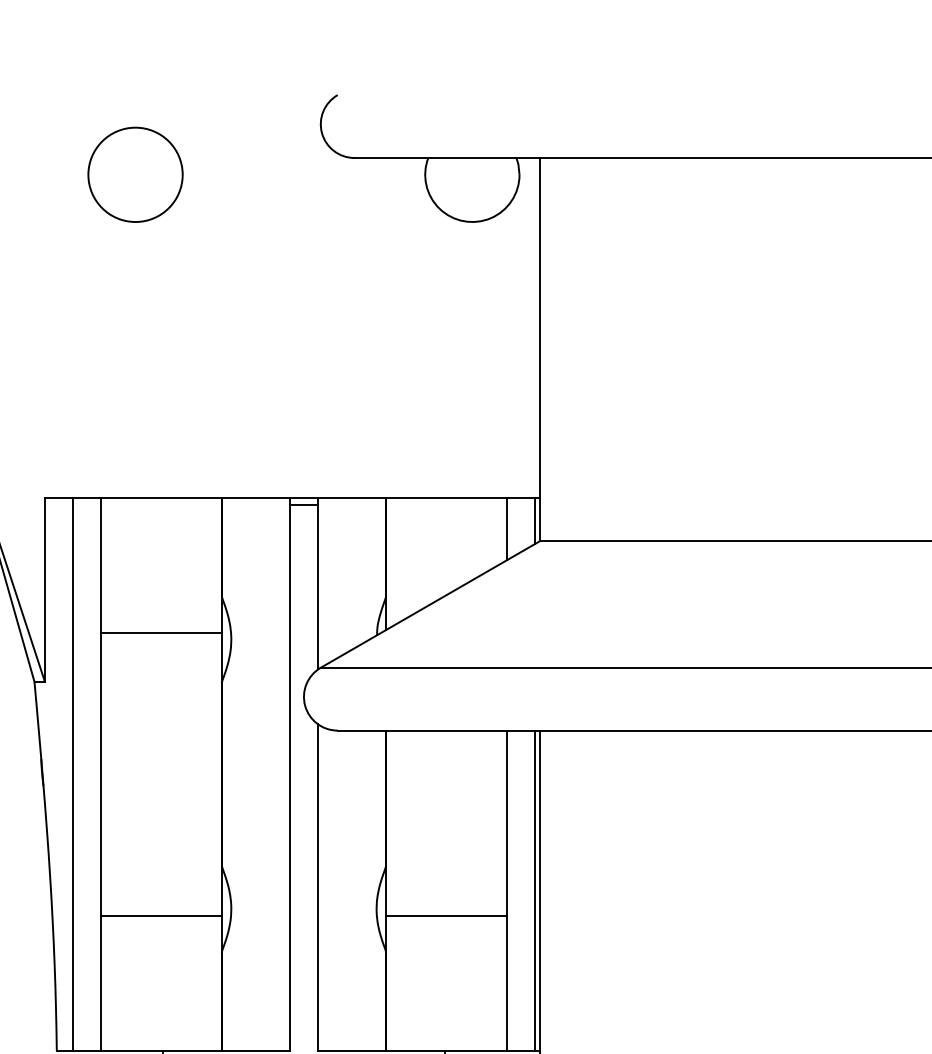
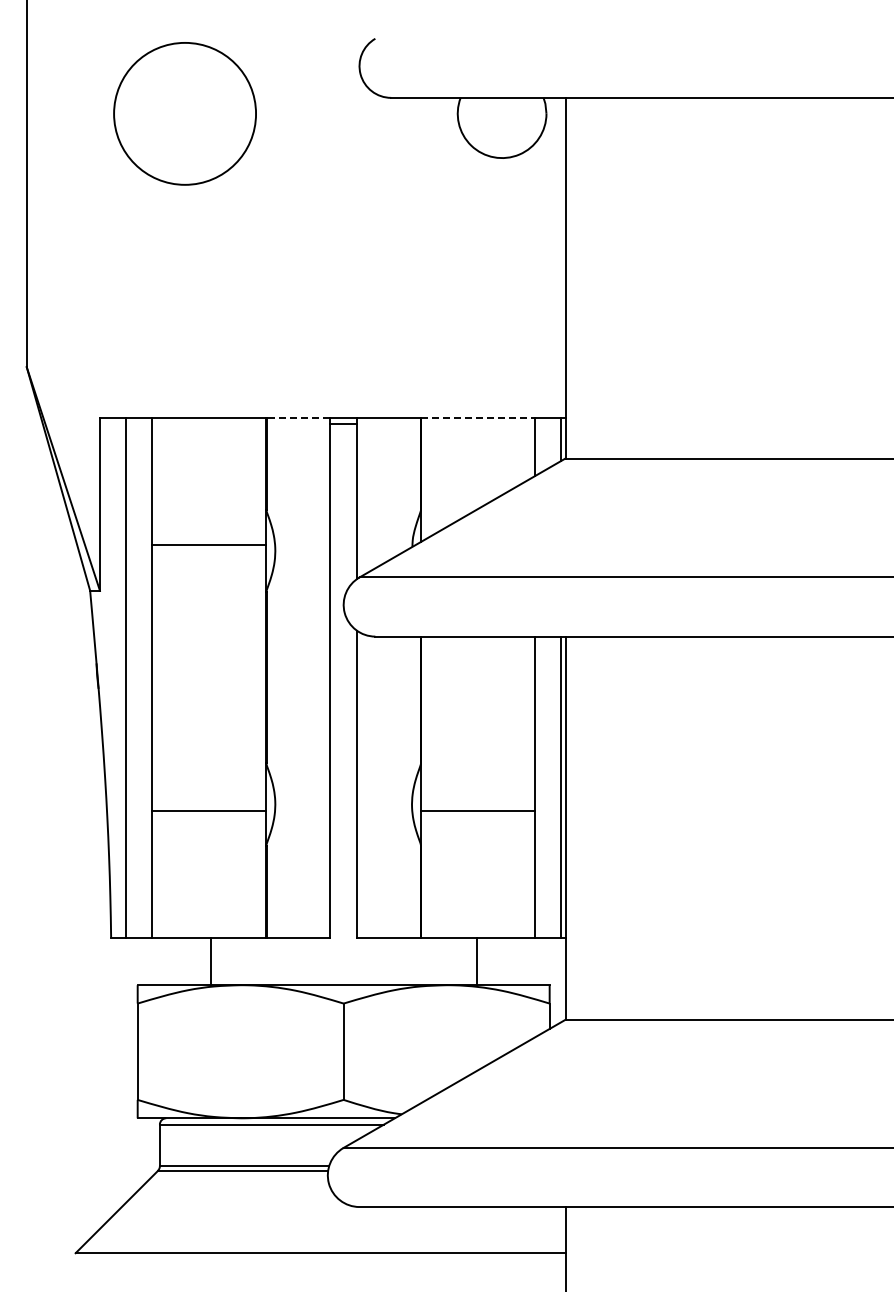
circle: (135, 174) -> (185, 113), size x1.6
line: (255, 497) -> (298, 417), solid -> dashed
line: (447, 497) -> (478, 417), solid -> dashed

